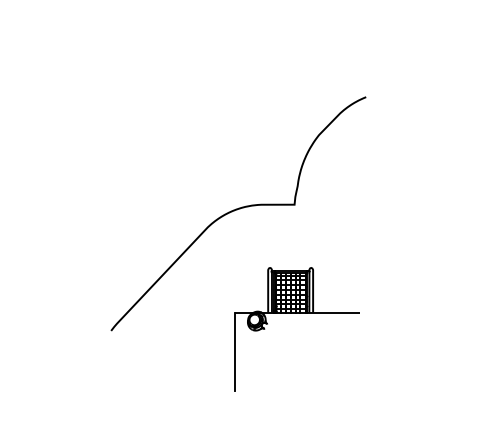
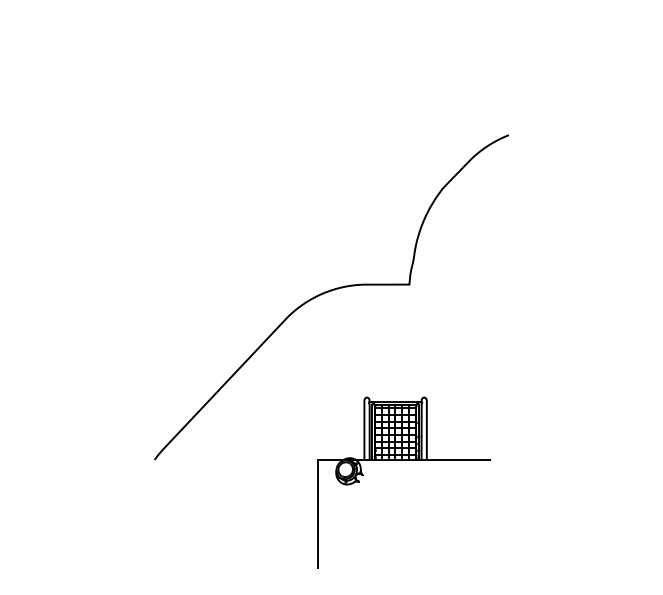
part: (296, 313) -> (403, 460), moved

